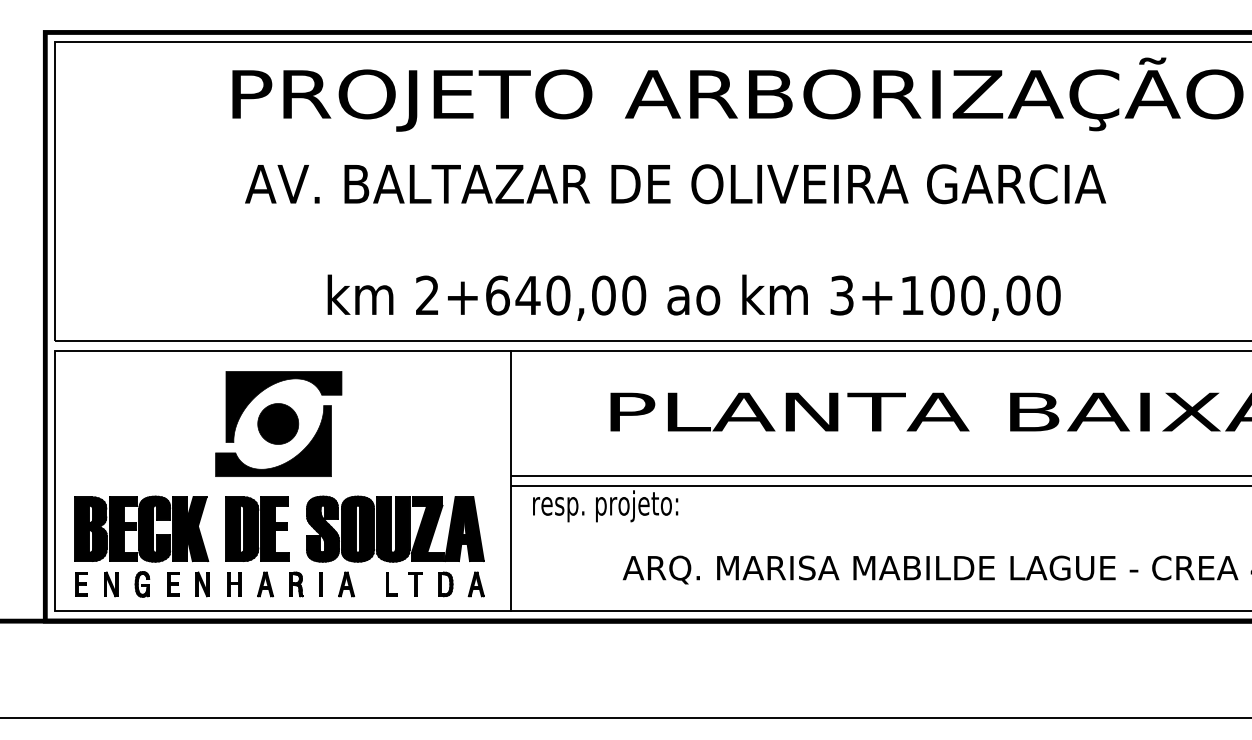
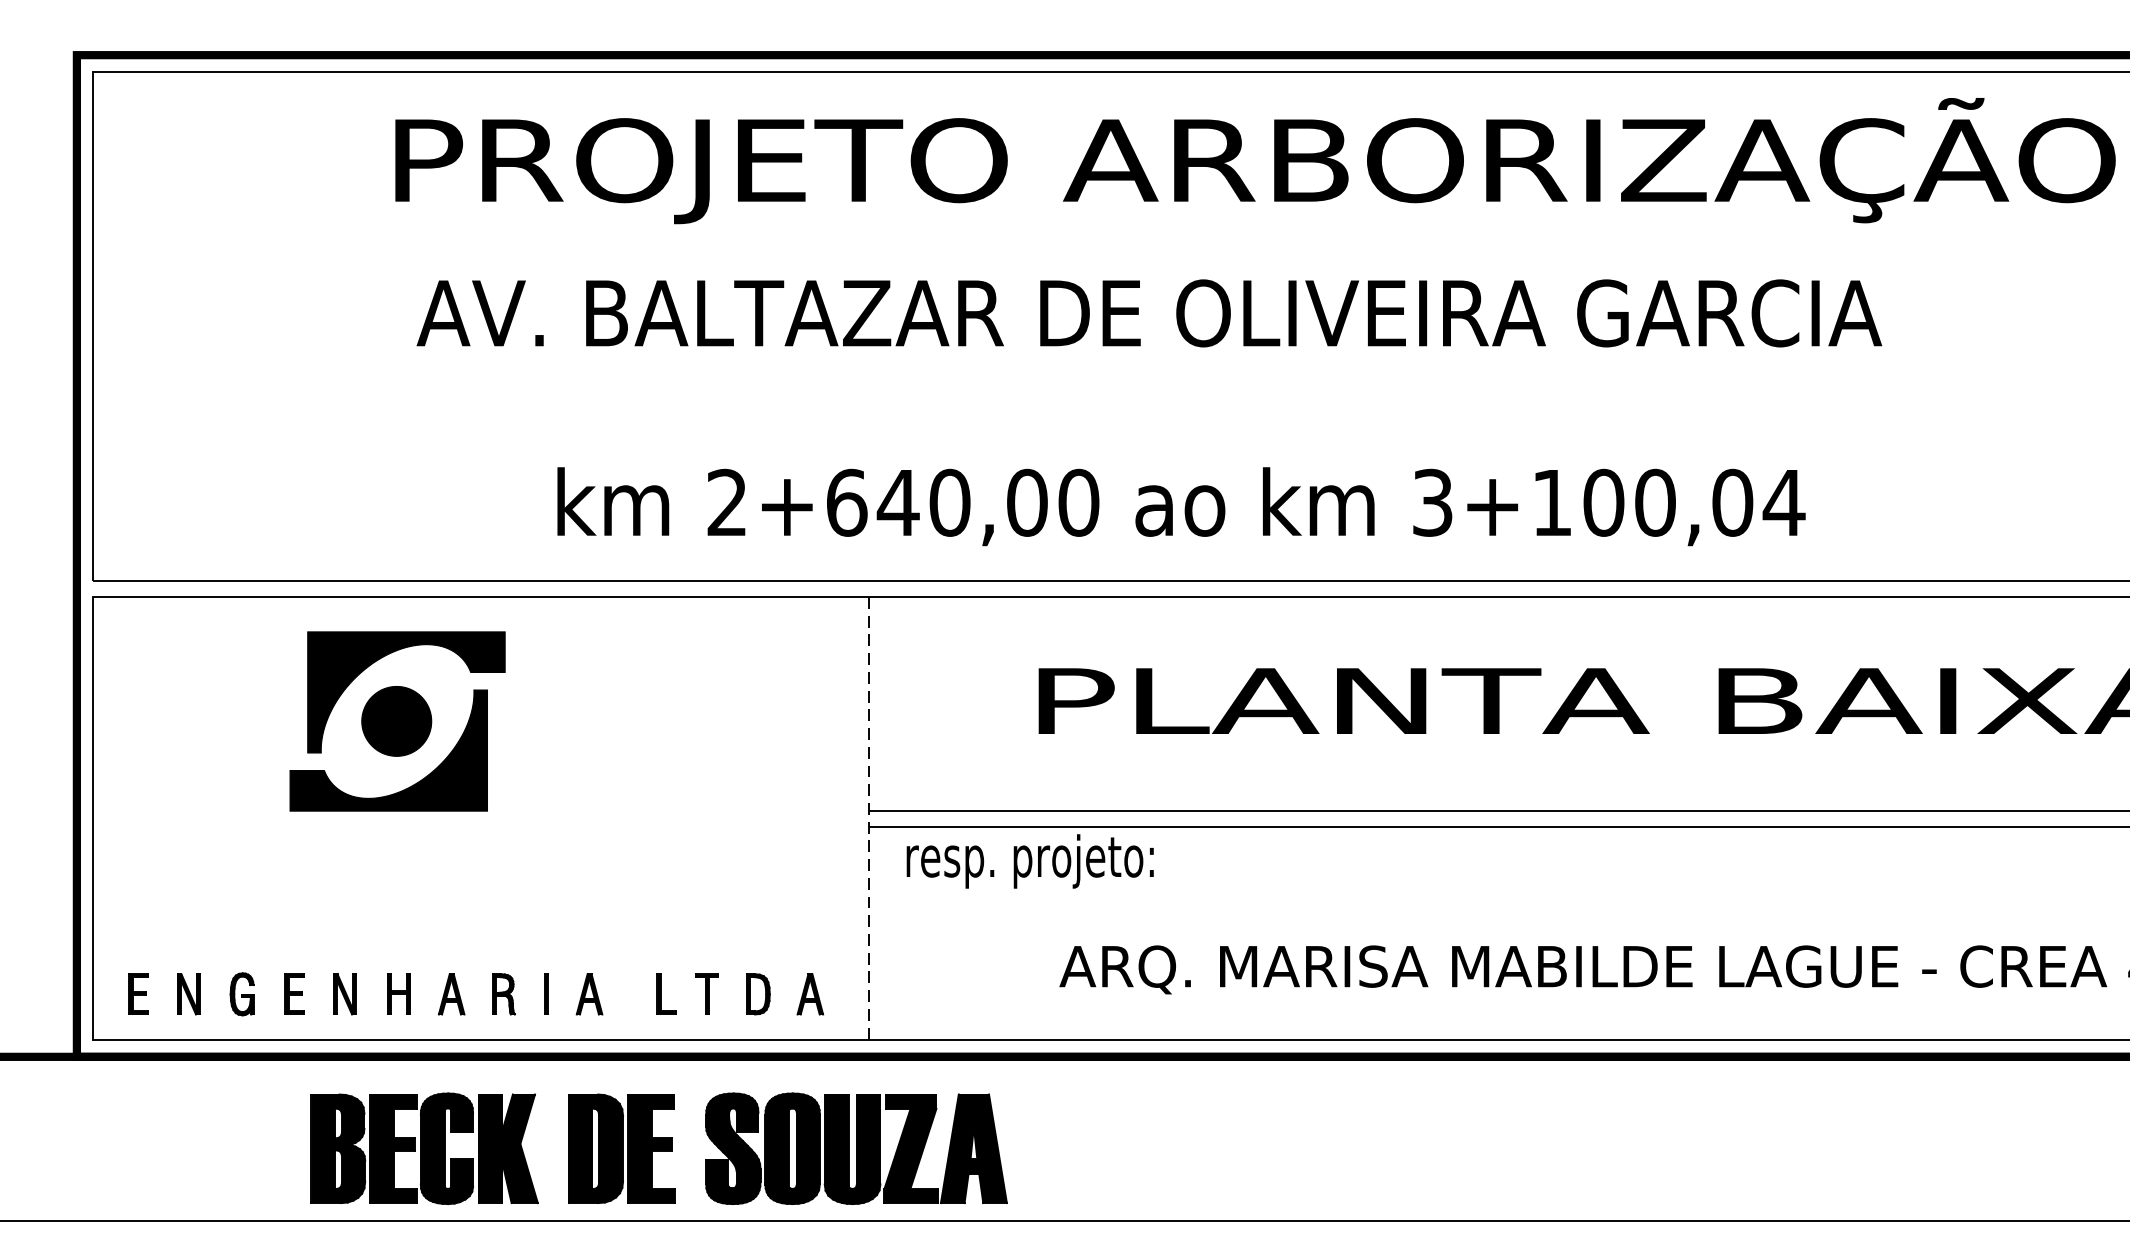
text: (1048, 295) -> (1783, 502), 3+100,00 -> 3+100,04
part: (278, 423) -> (397, 720), moved
line: (510, 481) -> (868, 819), solid -> dashed
part: (279, 528) -> (659, 1147), moved

